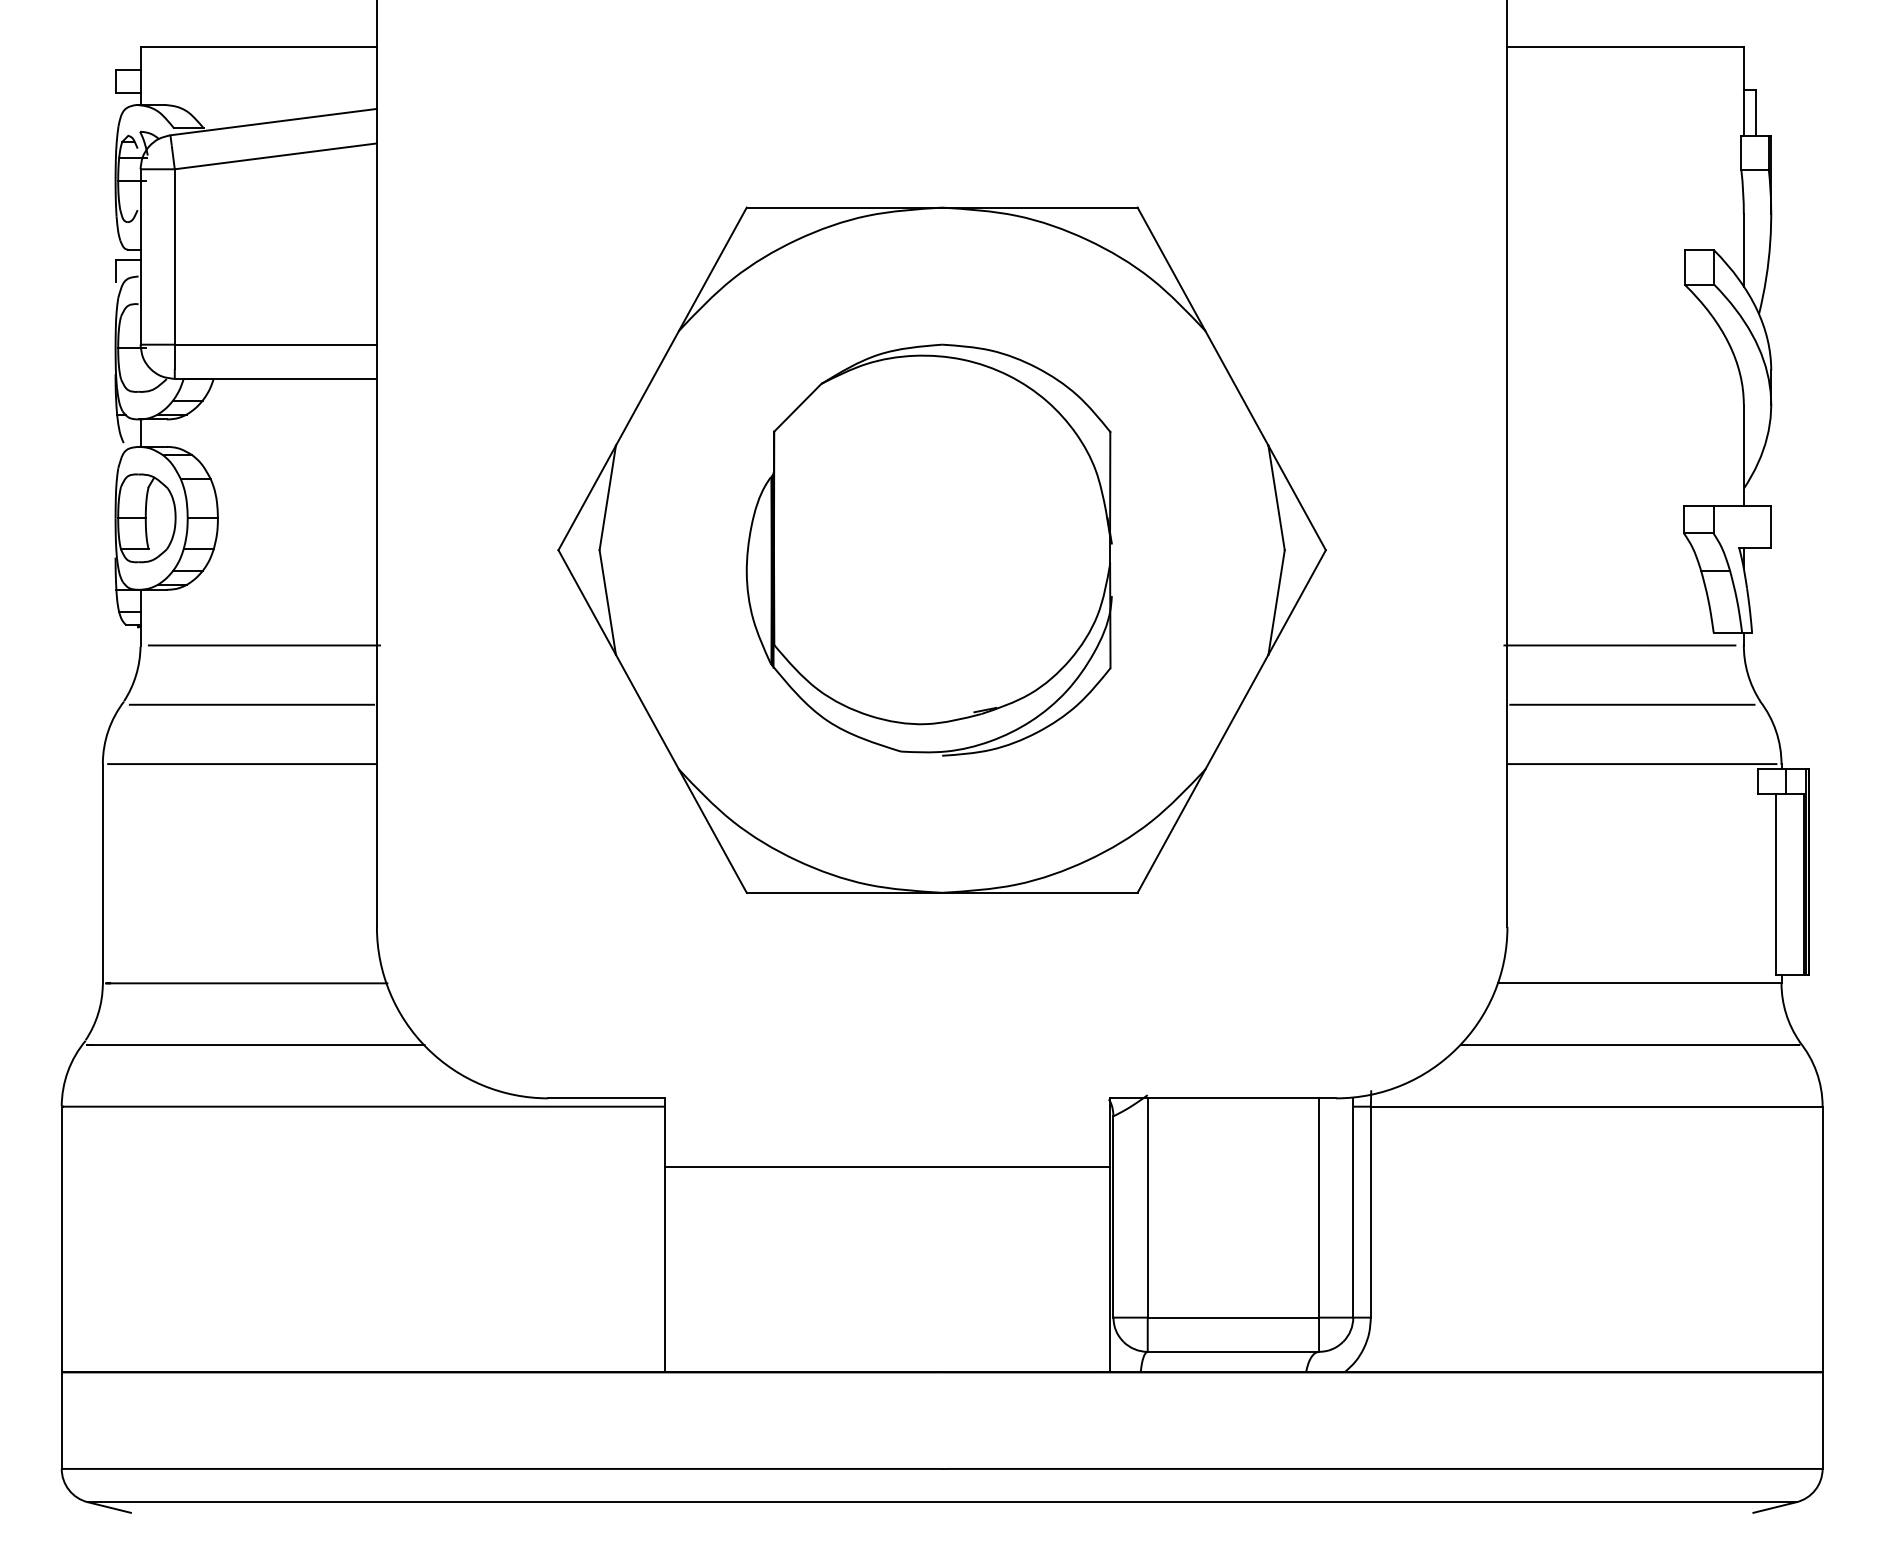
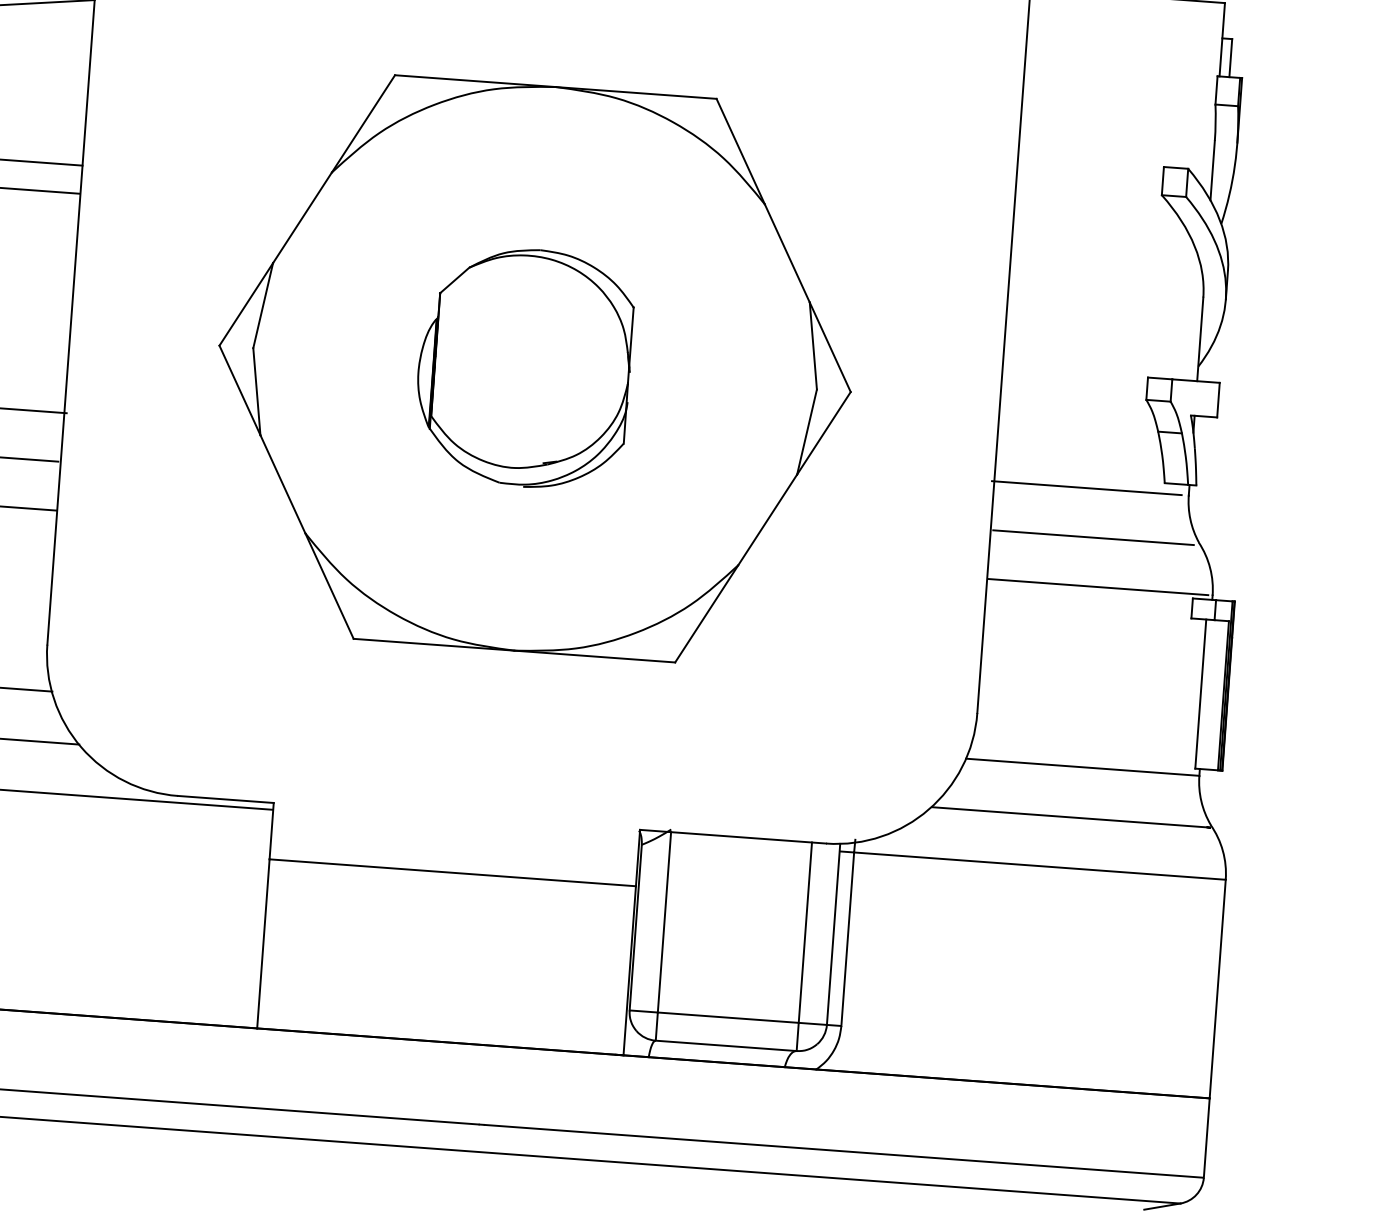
part: (928, 549) -> (523, 367), size x0.7

